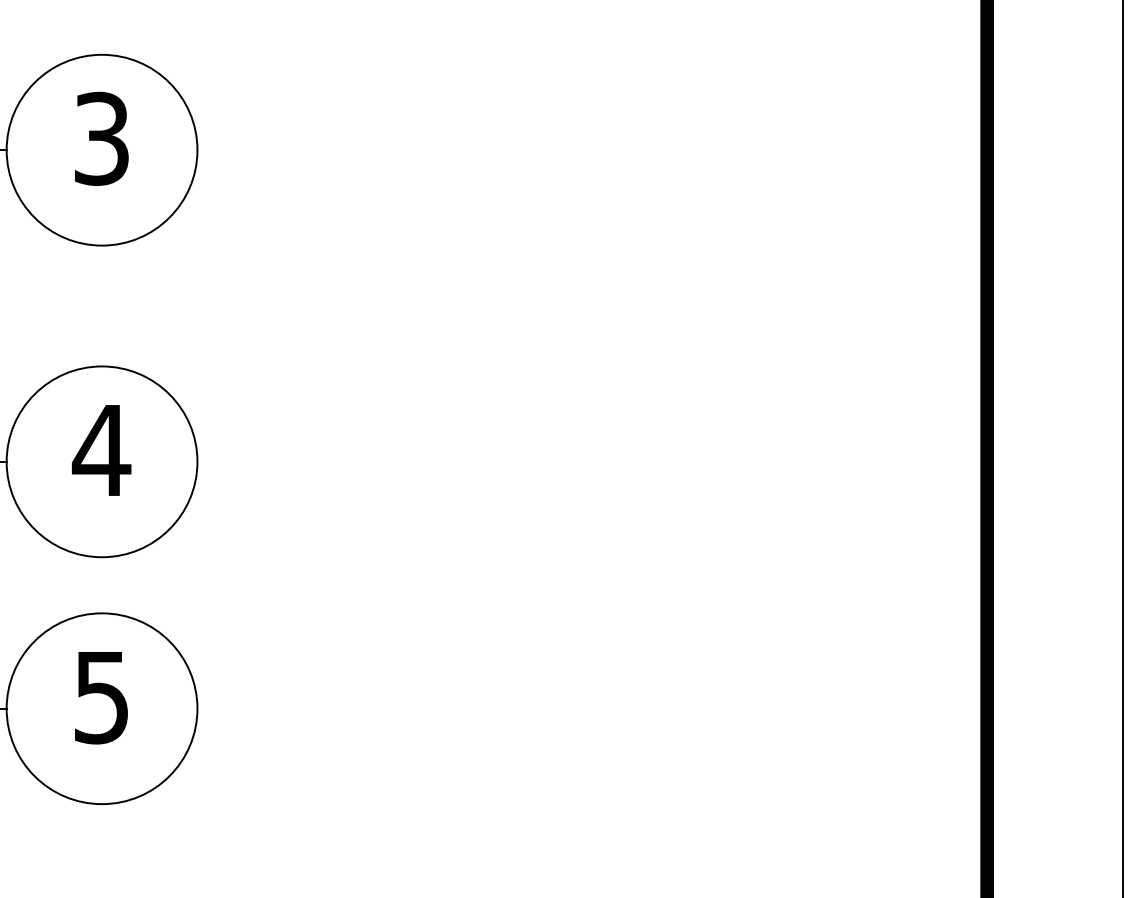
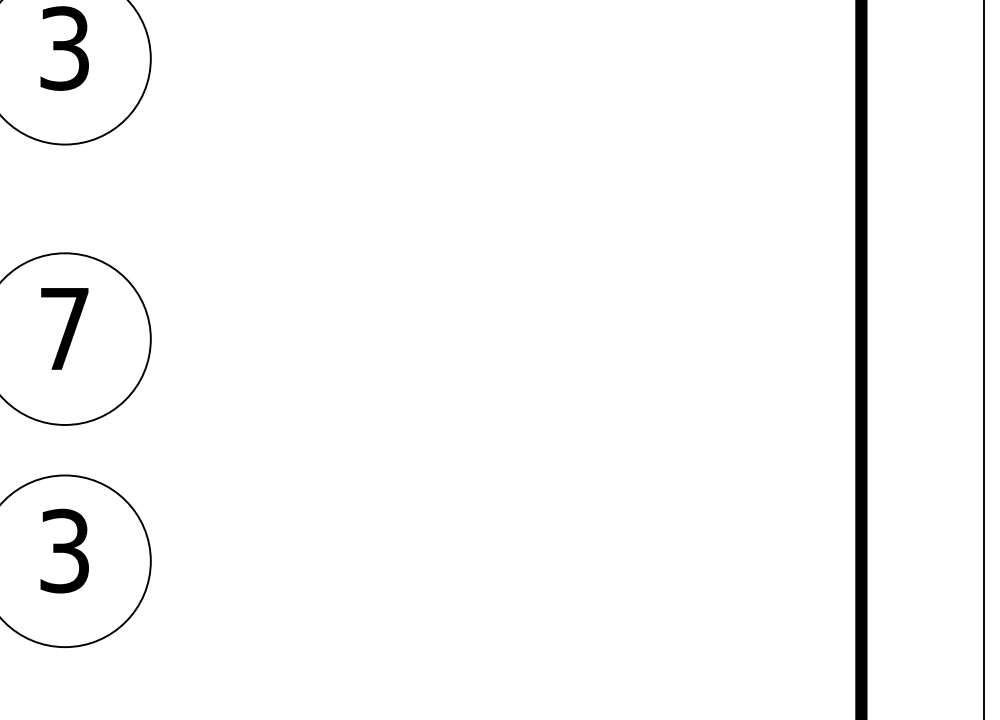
text: (101, 450) -> (64, 328), 4 -> 7
text: (101, 697) -> (64, 551), 5 -> 3

